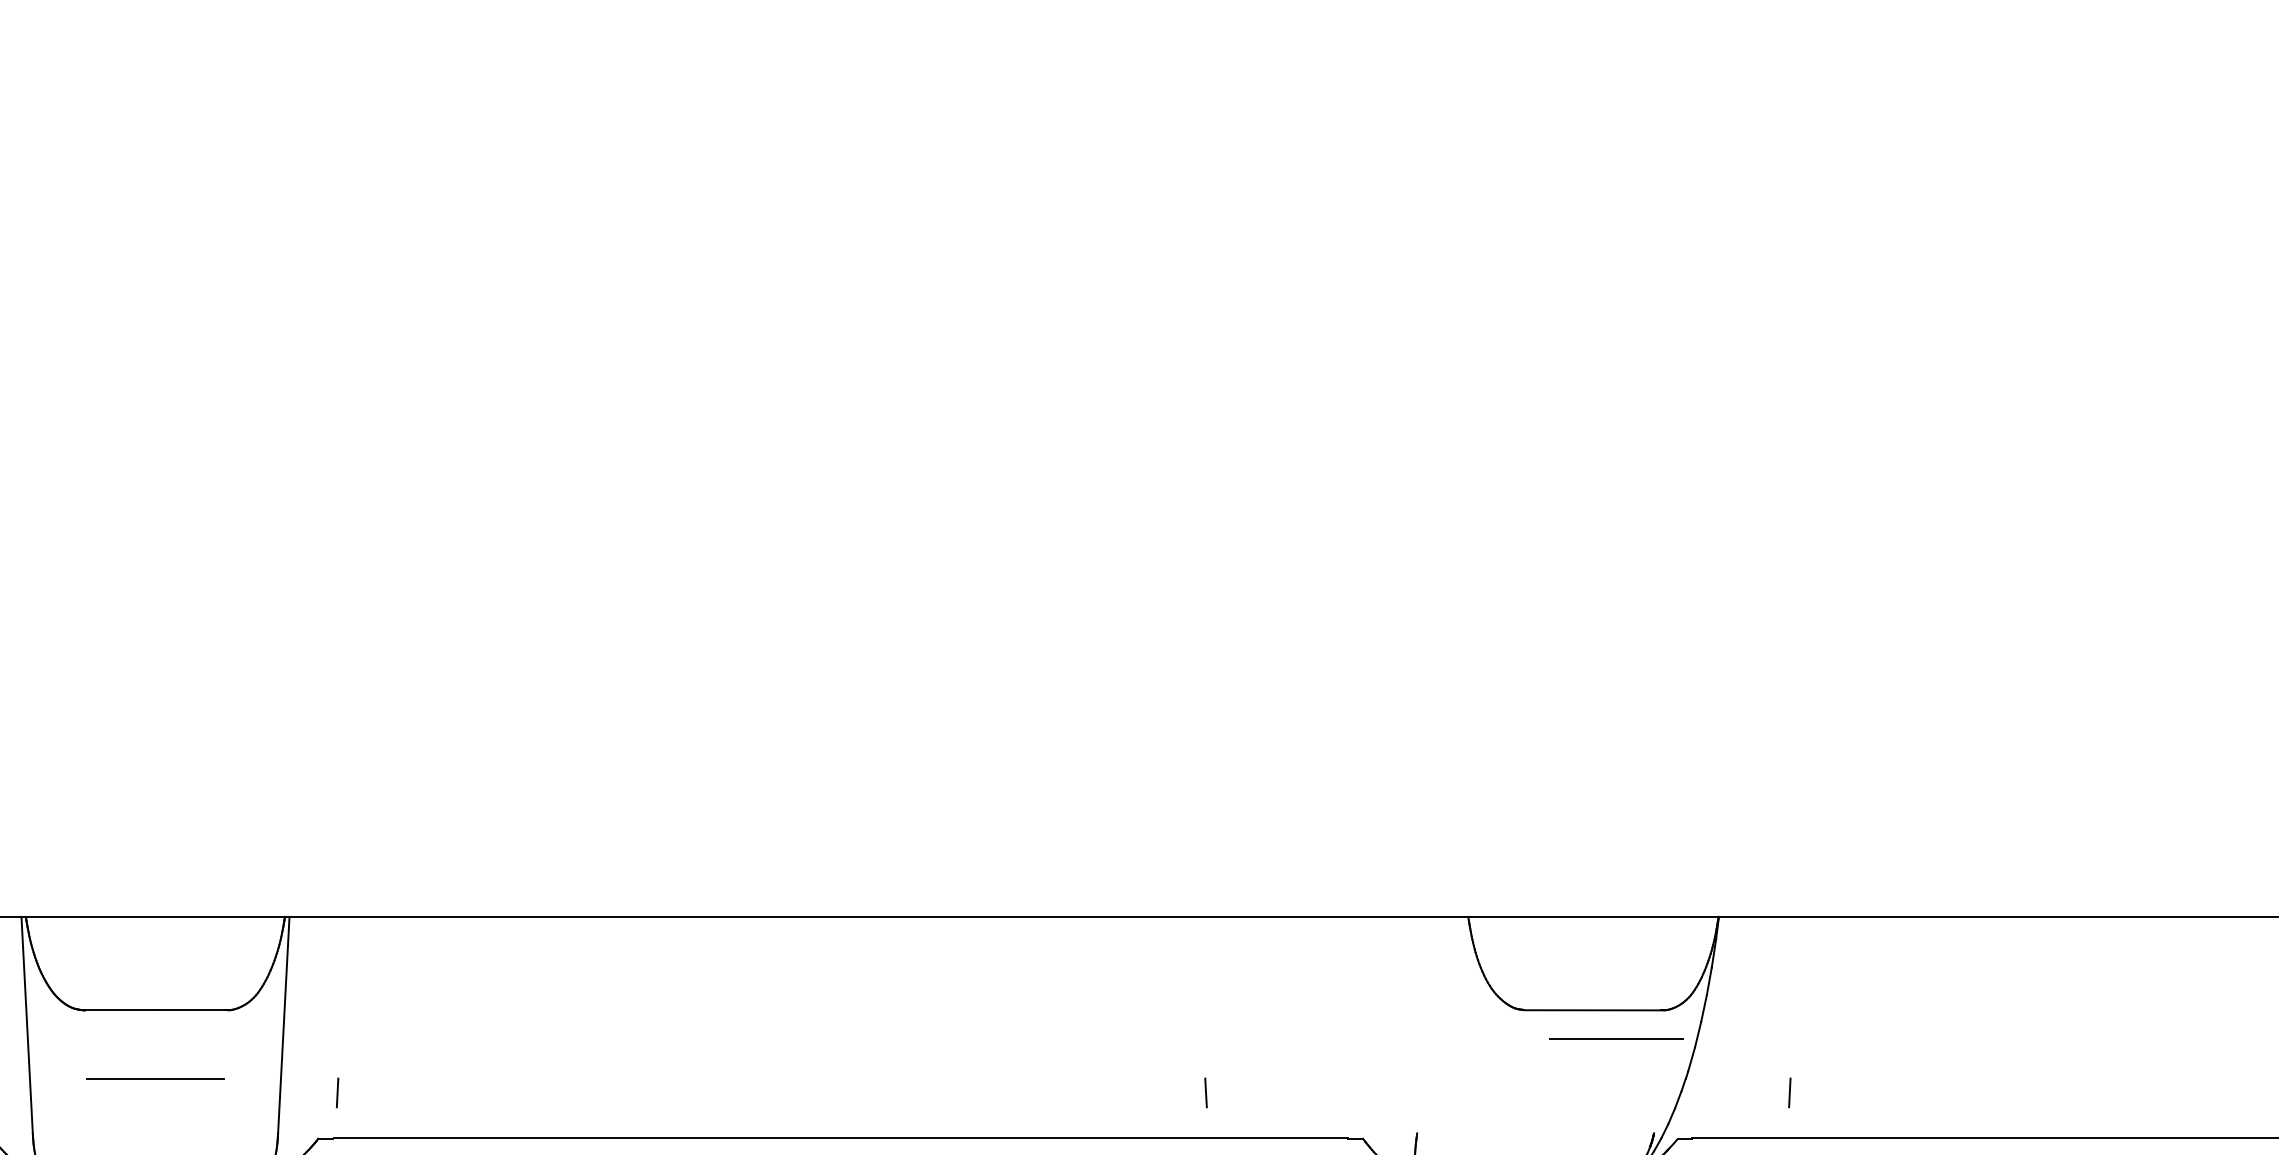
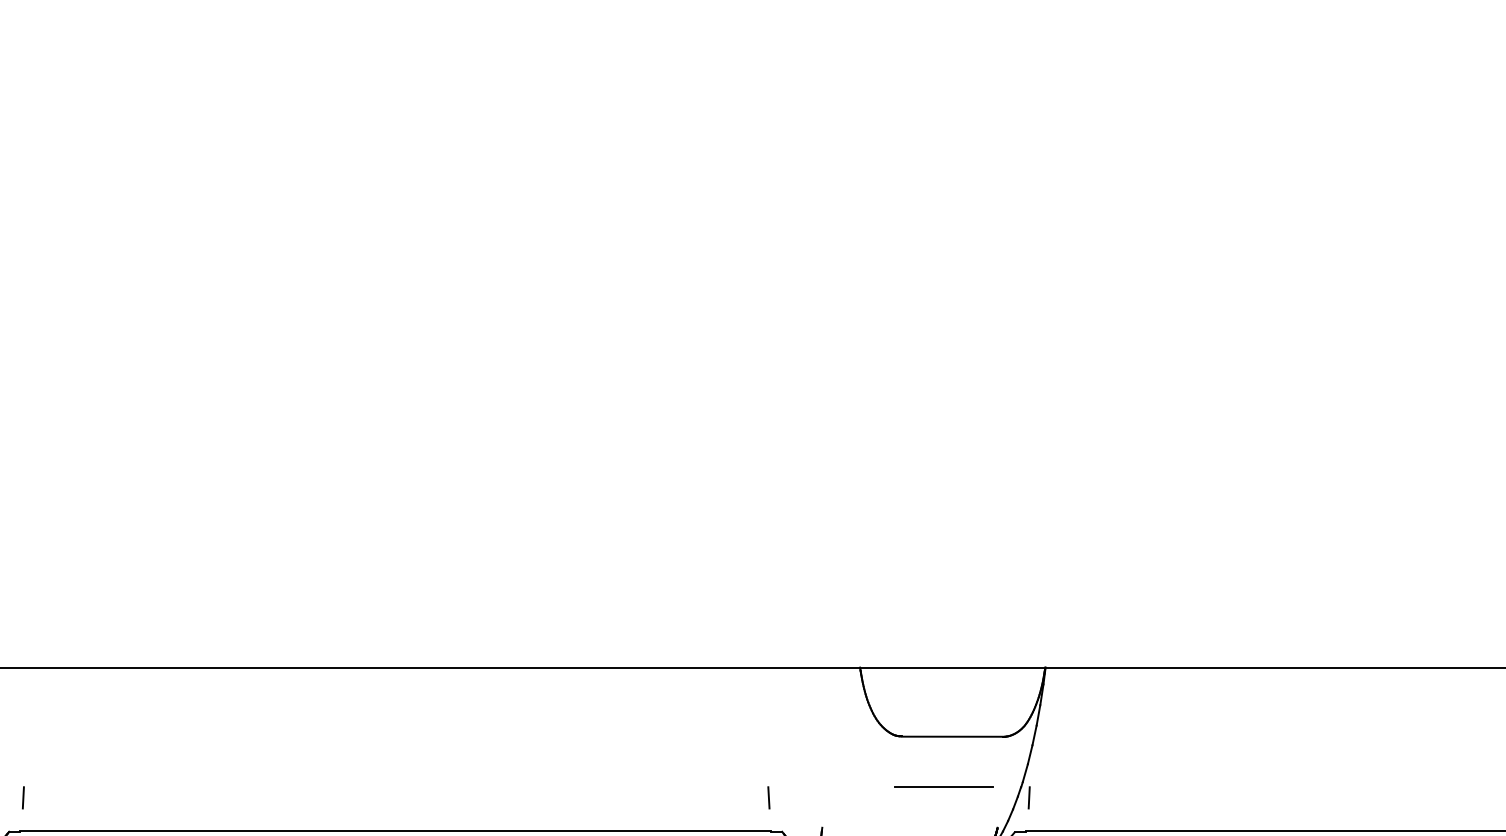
line: (1616, 1038) -> (943, 787), moved
line: (1205, 1092) -> (768, 797), moved
line: (1789, 1092) -> (1028, 797), moved

